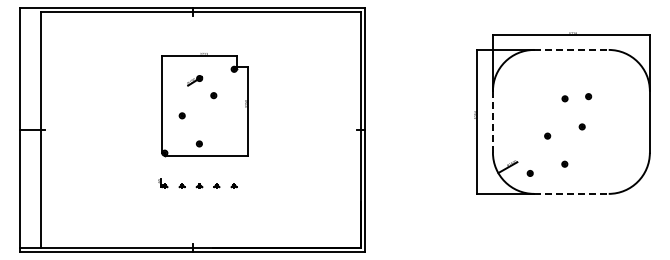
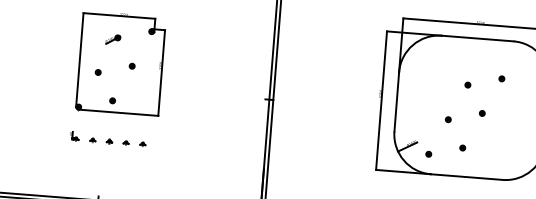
line: (571, 49) -> (477, 38), dashed -> solid
part: (213, 95) -> (131, 66), moved
part: (588, 96) -> (501, 78), moved
line: (492, 121) -> (396, 101), dashed -> solid
line: (571, 193) -> (466, 176), dashed -> solid

